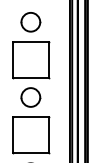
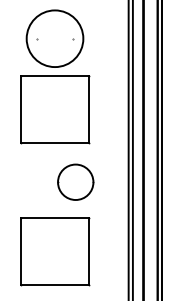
circle: (30, 21) -> (54, 37), size x1.6
part: (30, 97) -> (75, 182), moved

